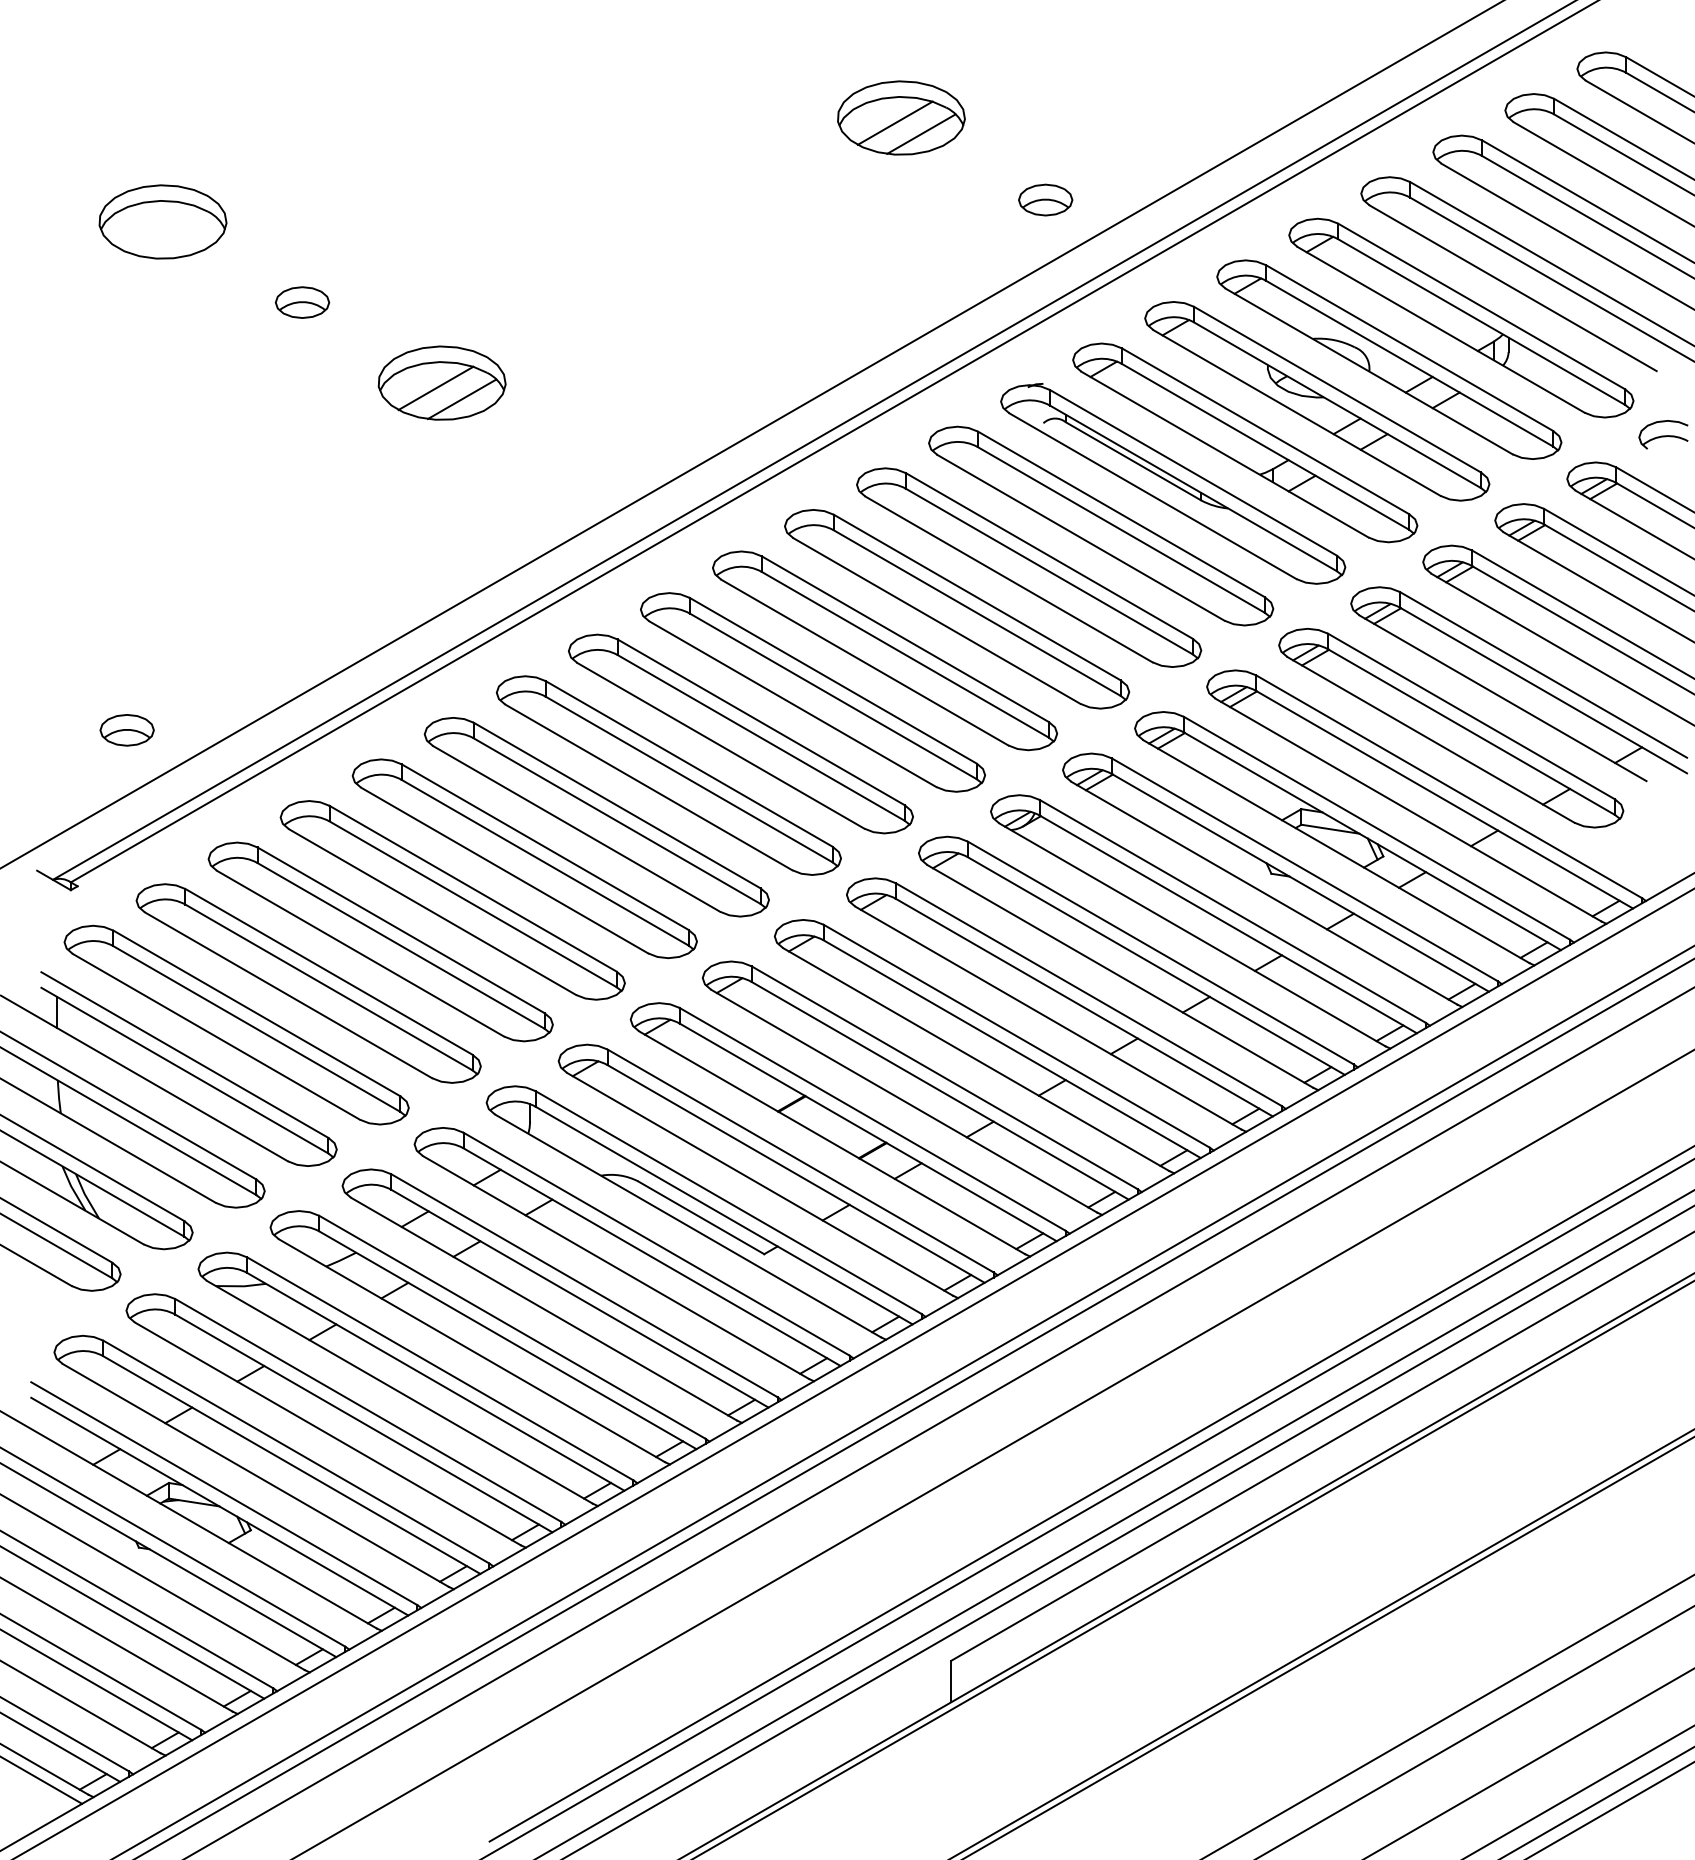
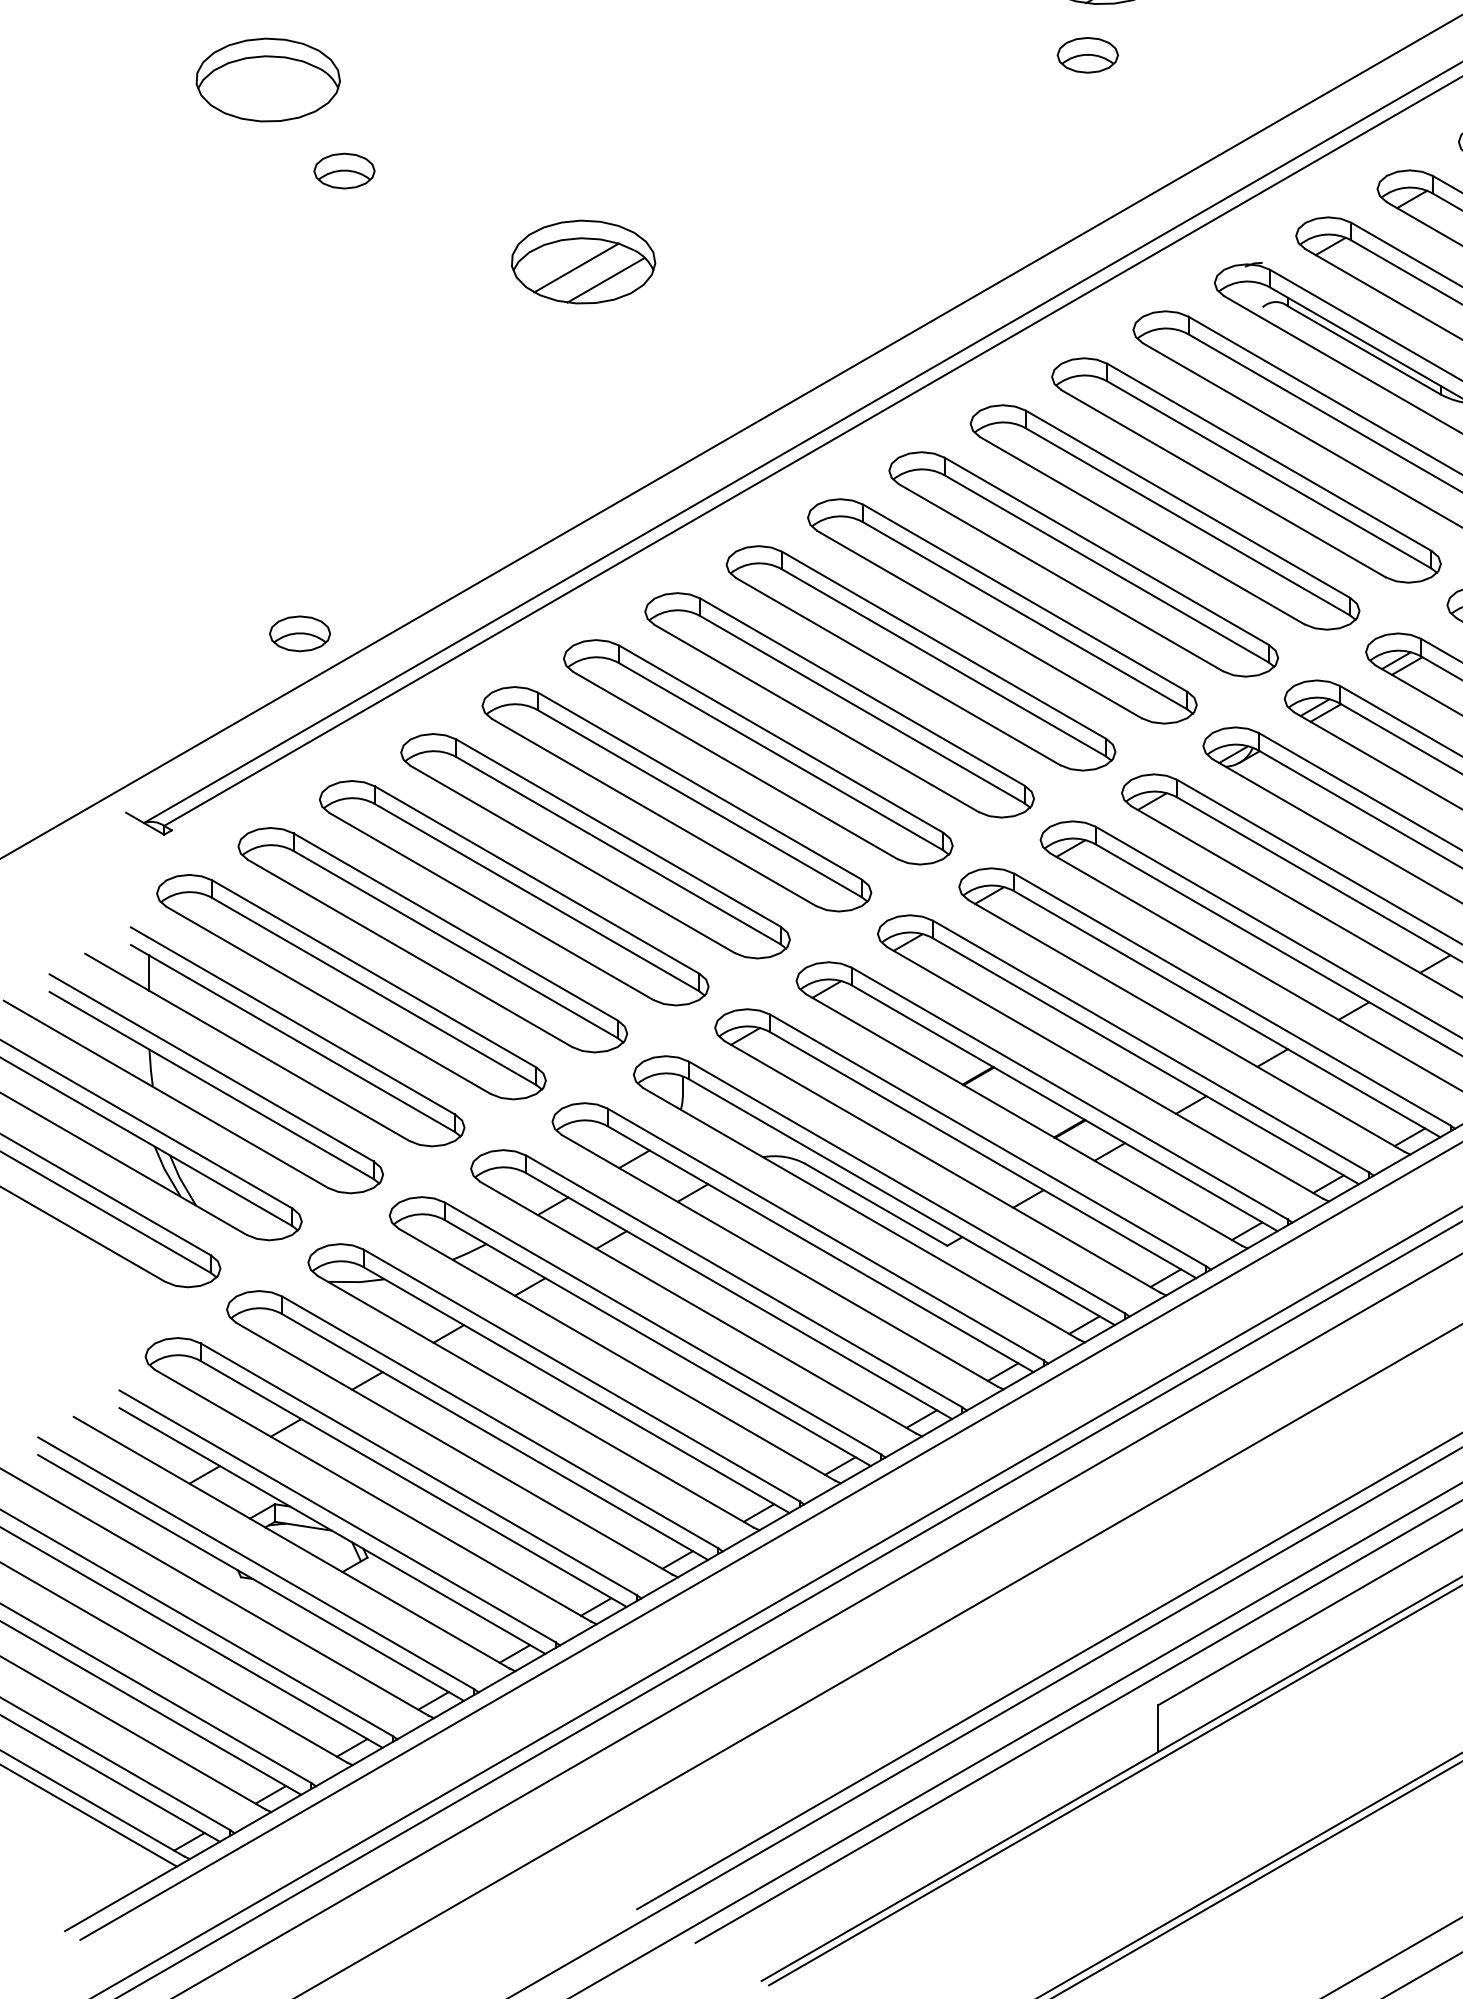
part: (1045, 199) -> (1087, 54), moved
part: (302, 302) -> (344, 170), moved
part: (126, 730) -> (299, 634), moved

